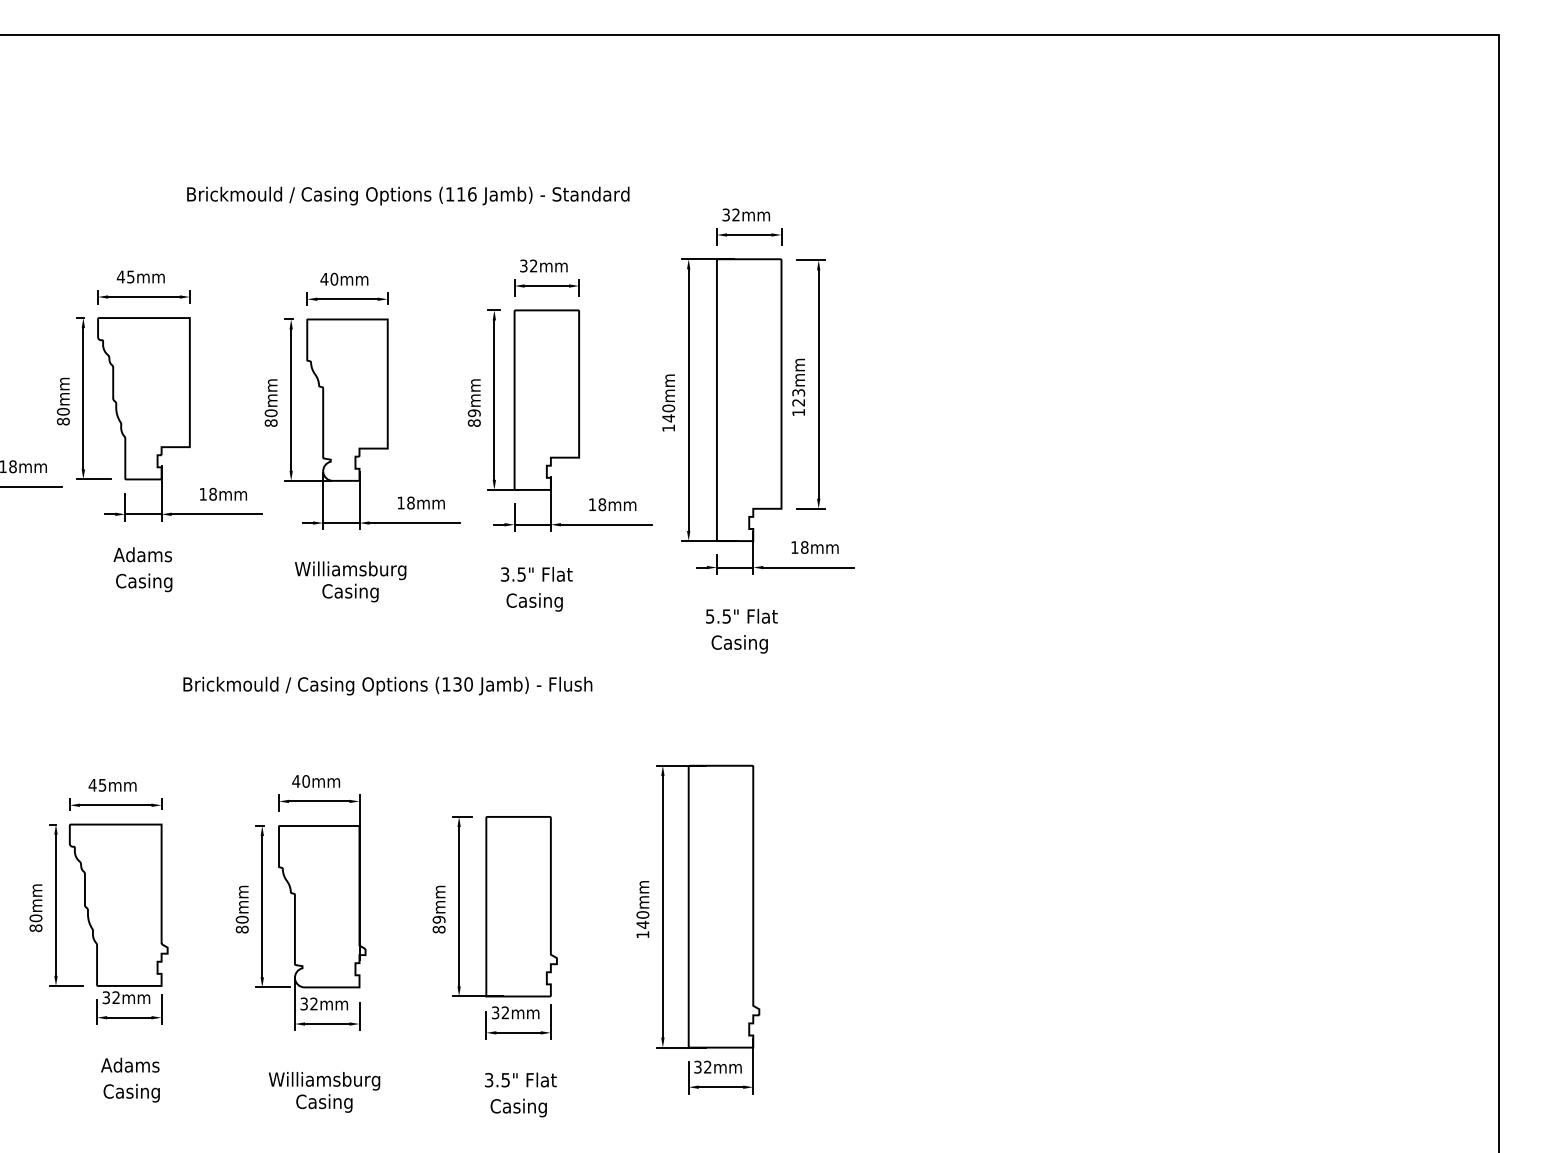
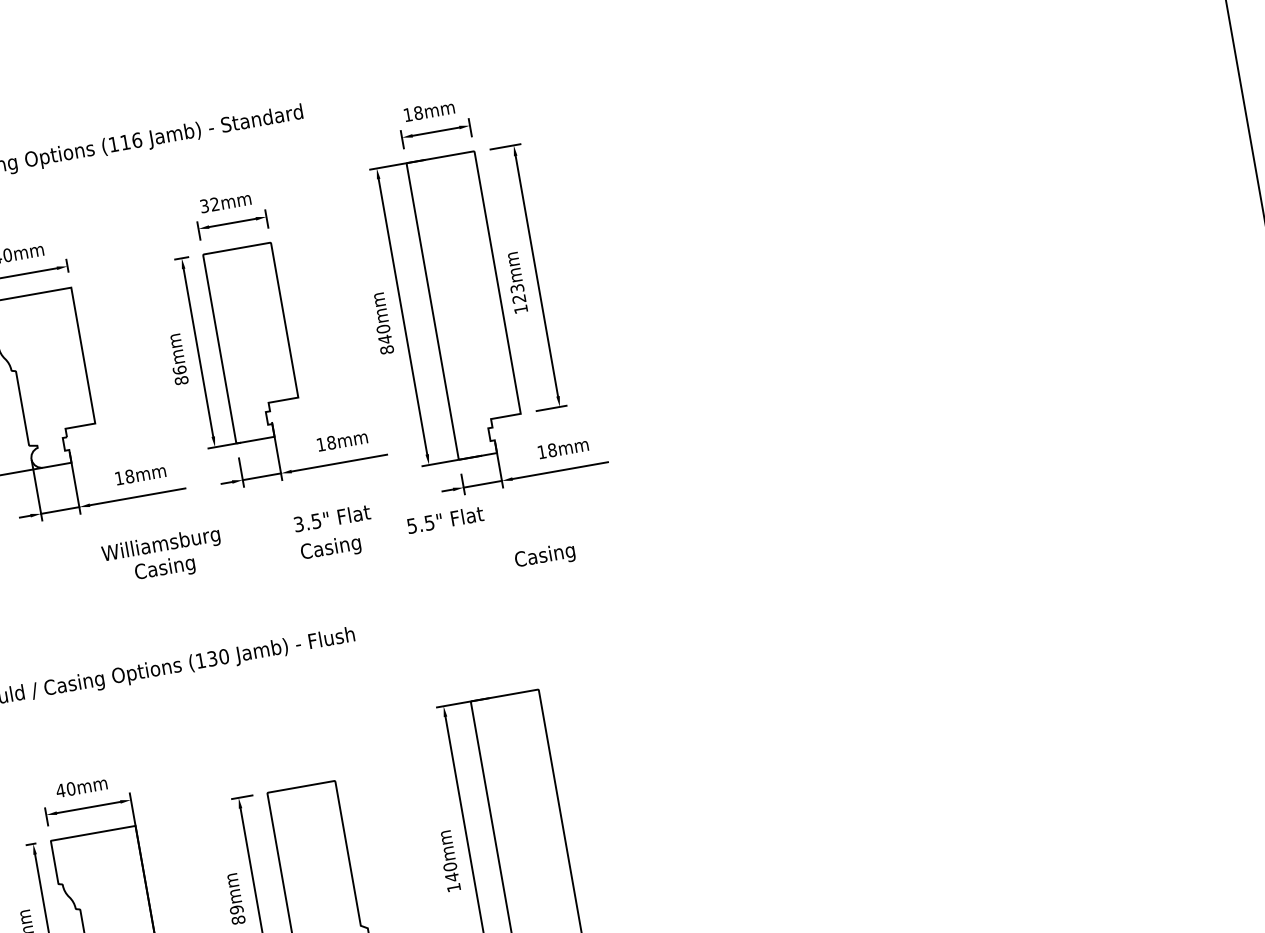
text: (730, 214) -> (412, 113), 32mm -> 18mm
text: (473, 413) -> (178, 370), 89mm -> 86mm
text: (668, 428) -> (386, 350), 140mm -> 840mm
text: (536, 574) -> (331, 518), moved
text: (350, 581) -> (162, 556), moved
text: (534, 602) -> (330, 548), moved
text: (741, 615) -> (444, 519), moved
text: (739, 644) -> (544, 556), moved

